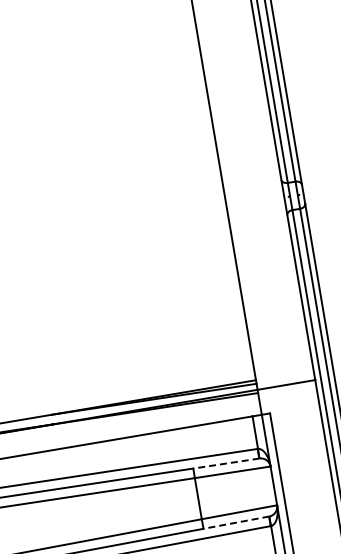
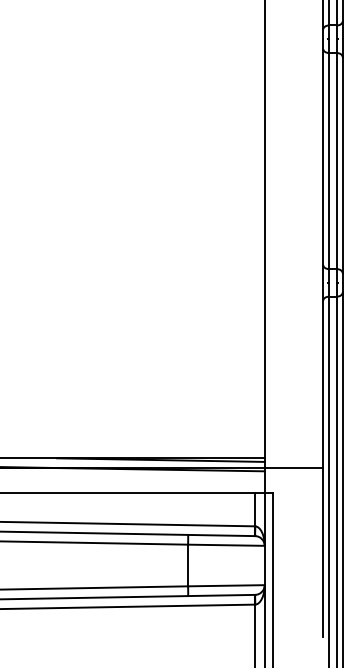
line: (226, 463) -> (221, 535), dashed -> solid
line: (236, 522) -> (221, 595), dashed -> solid

